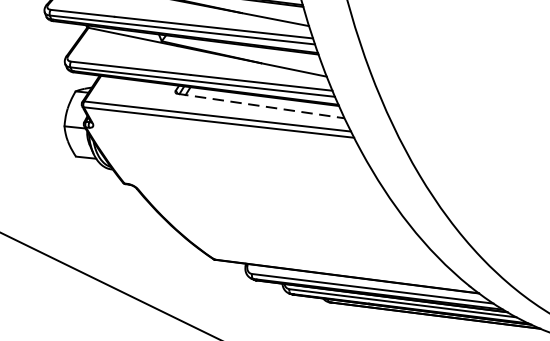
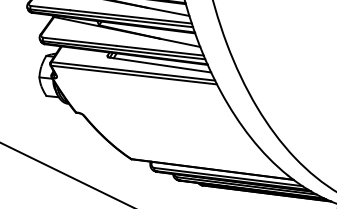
line: (260, 105) -> (159, 64), dashed -> solid

